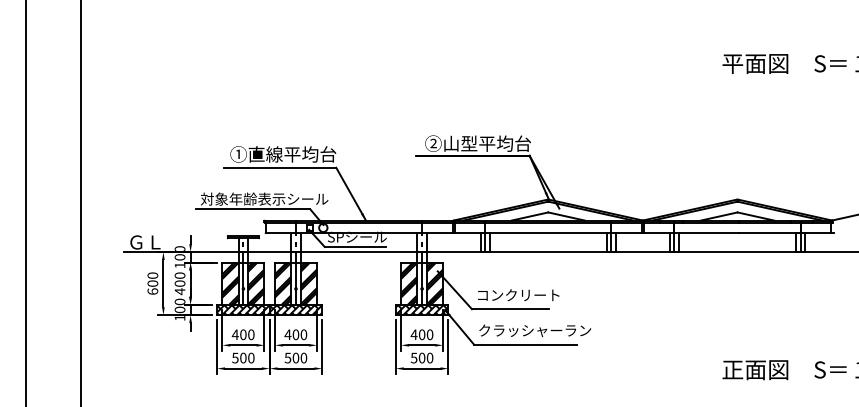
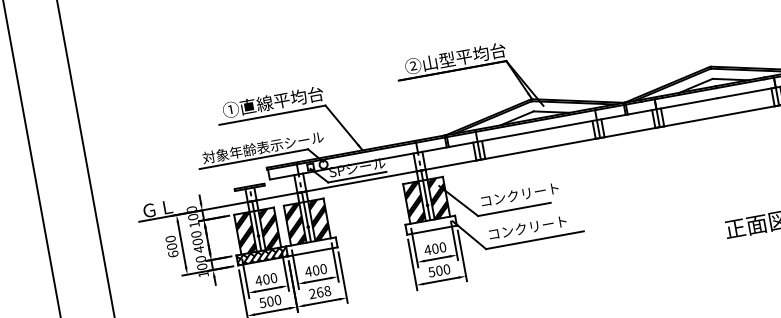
hatch: (295, 309) -> (311, 246), removed
hatch: (421, 309) -> (430, 224), removed
text: (535, 330) -> (541, 225), クラッシャーラン -> コンクリート
text: (295, 357) -> (319, 291), 500 -> 268

